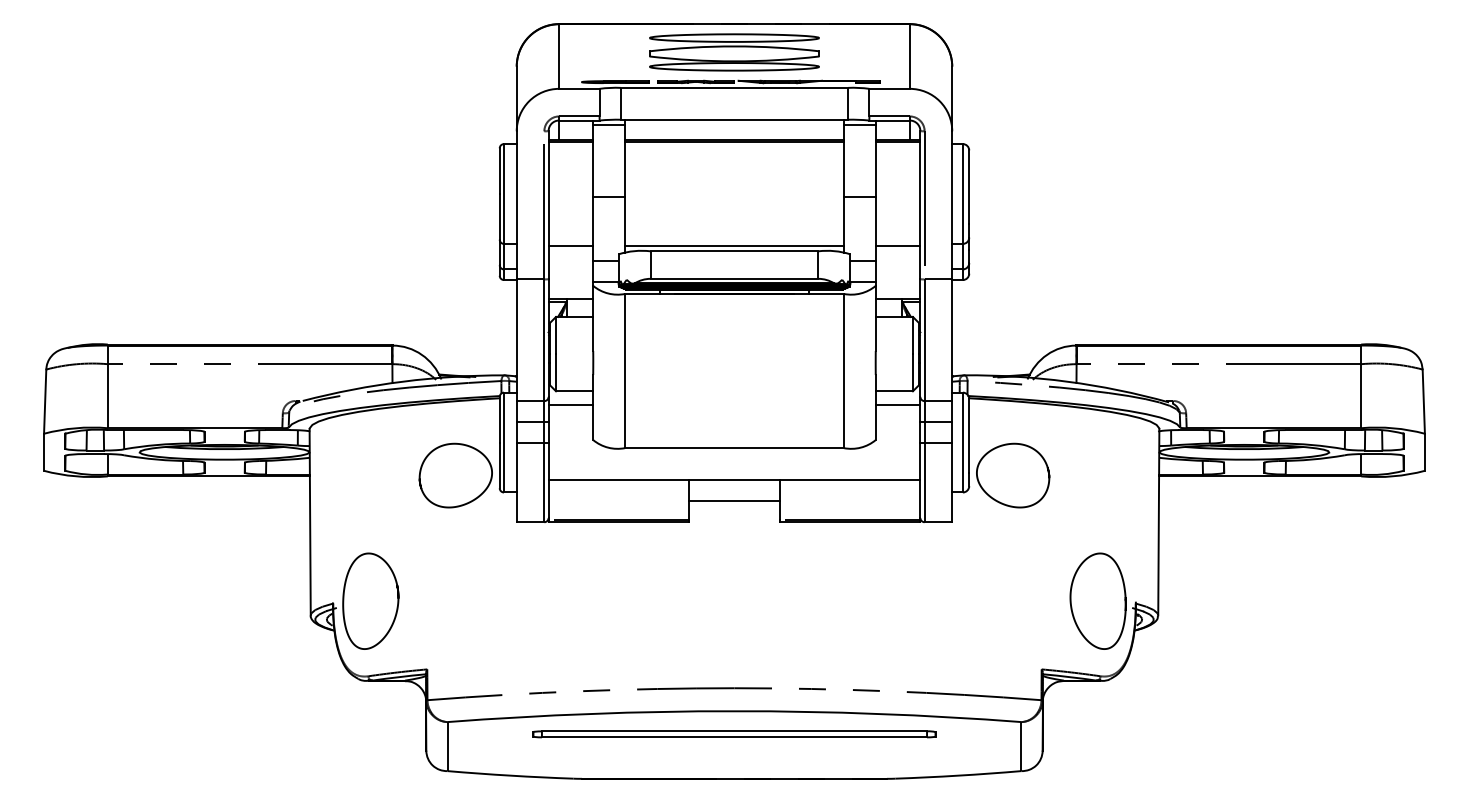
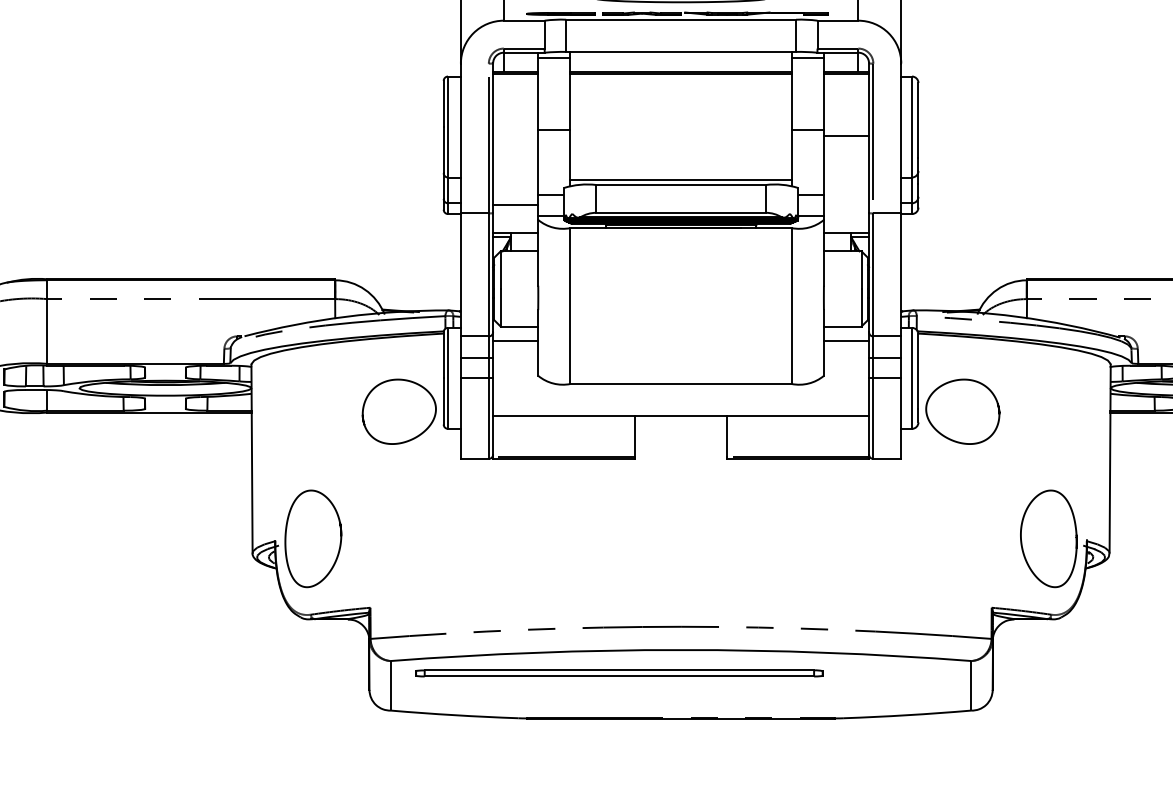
line: (570, 246) -> (515, 205), moved
line: (897, 246) -> (845, 136), moved
line: (734, 501) -> (681, 437), removed
part: (734, 734) -> (619, 673), moved

